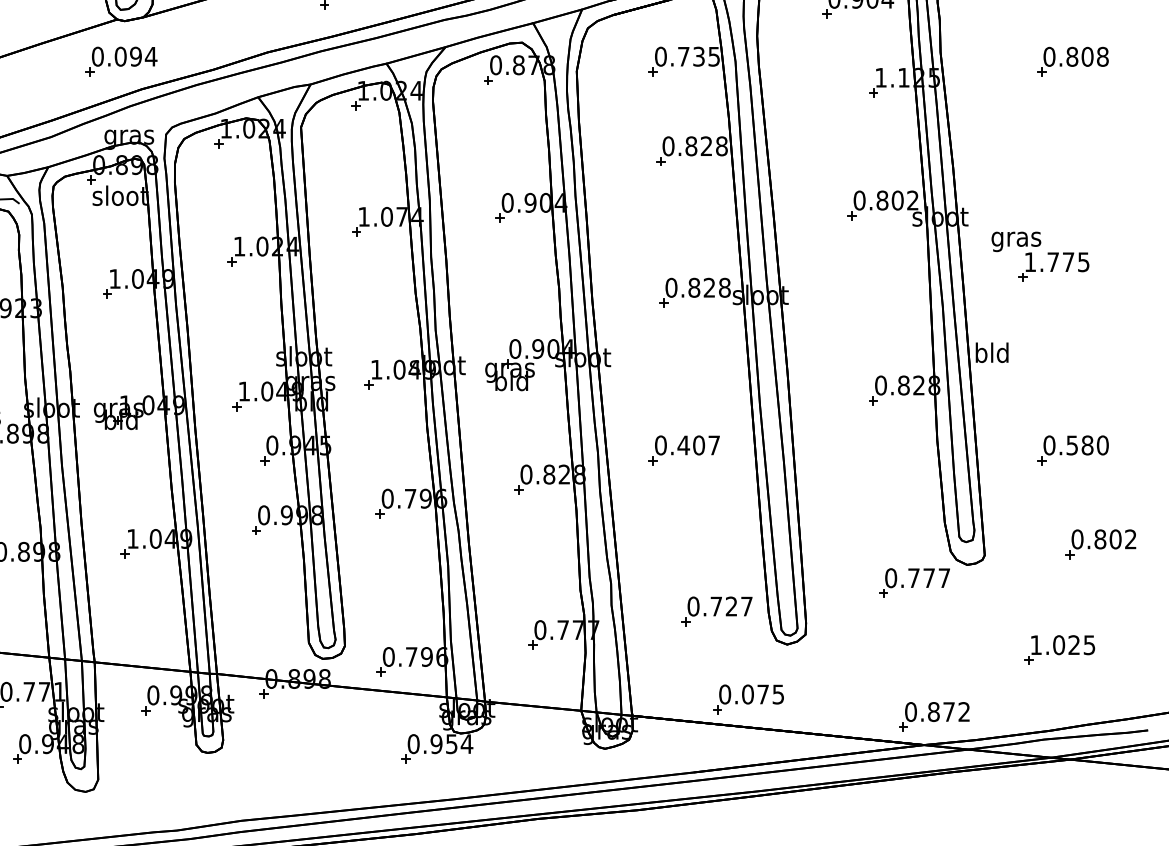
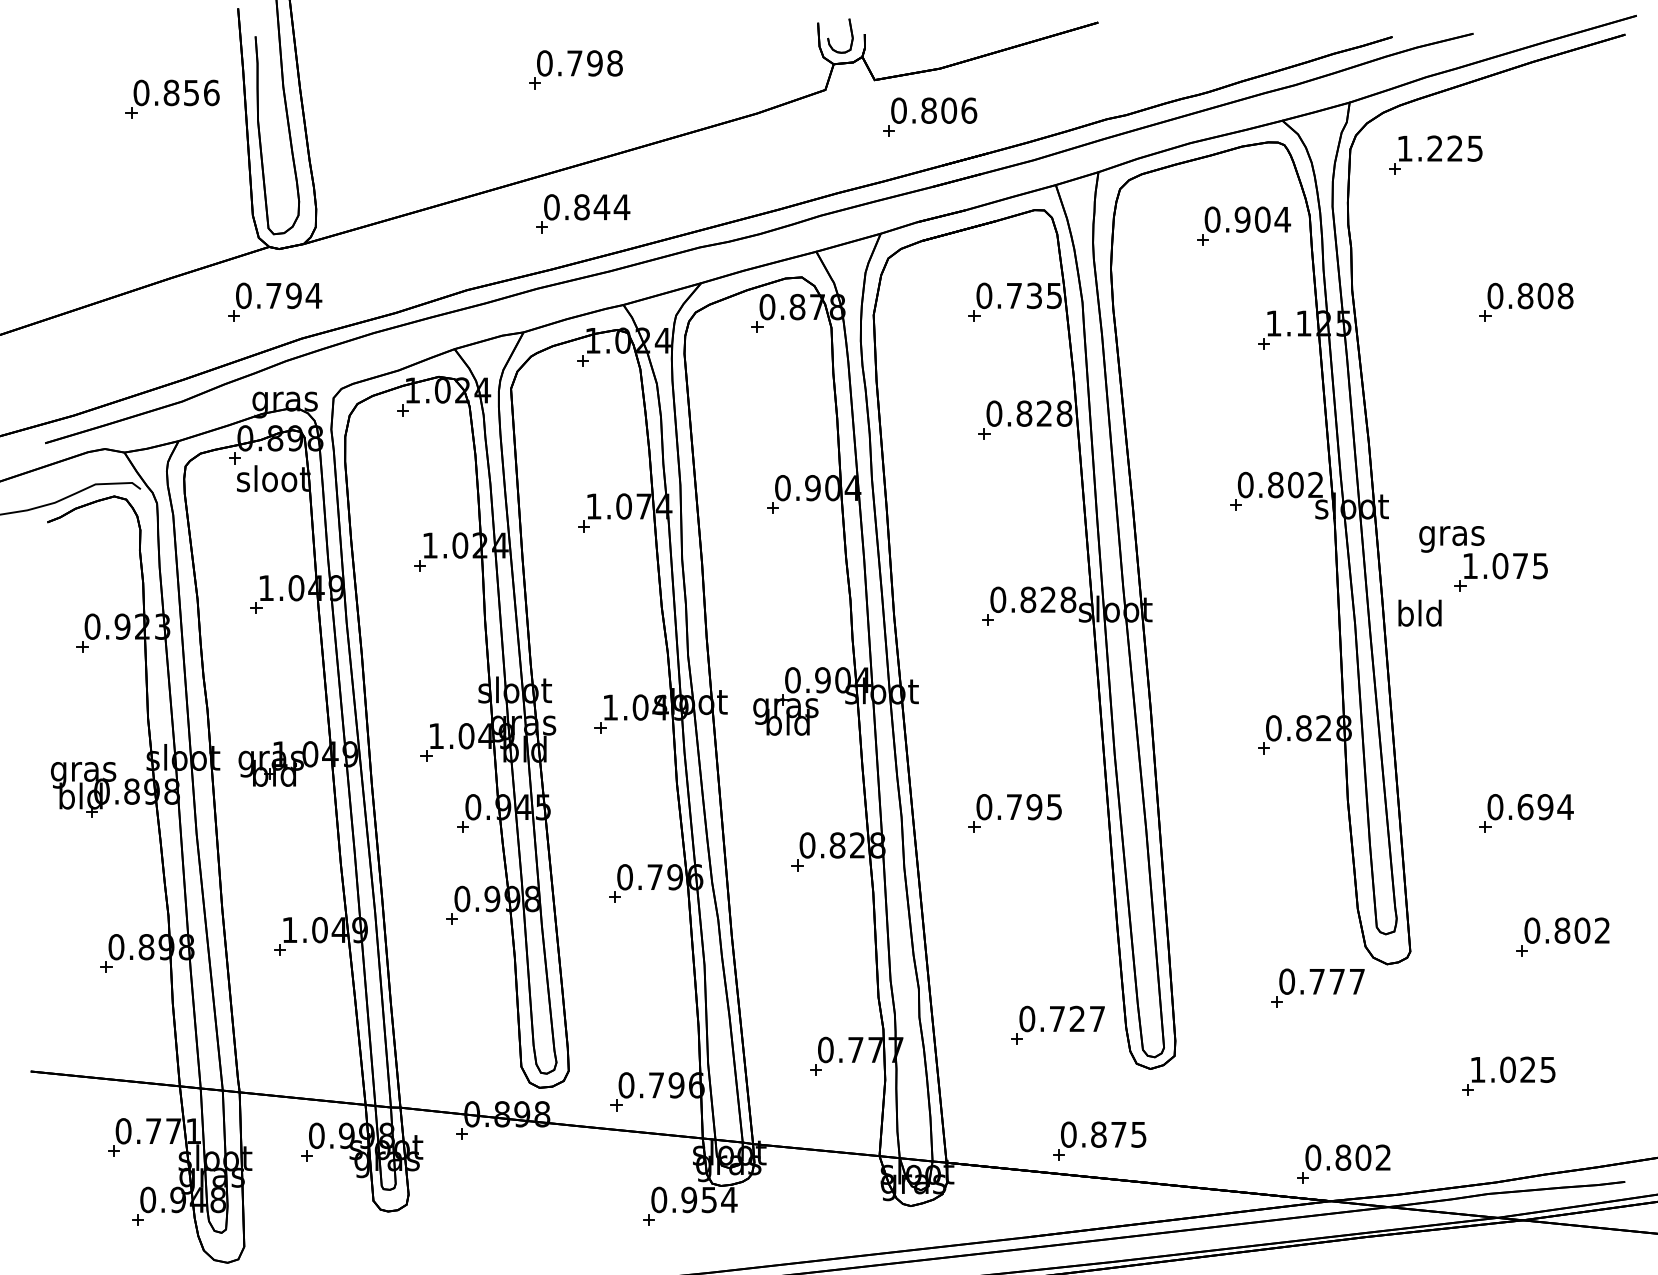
text: (120, 56) -> (273, 295), 0.094 -> 0.794
text: (1053, 262) -> (1500, 566), 1.775 -> 1.075
text: (991, 352) -> (1419, 612), moved
text: (698, 445) -> (1033, 807), 0.407 -> 0.795
text: (1087, 445) -> (1545, 807), 0.580 -> 0.694
text: (747, 694) -> (1098, 1134), 0.075 -> 0.875
text: (949, 711) -> (1363, 1157), 0.872 -> 0.802

